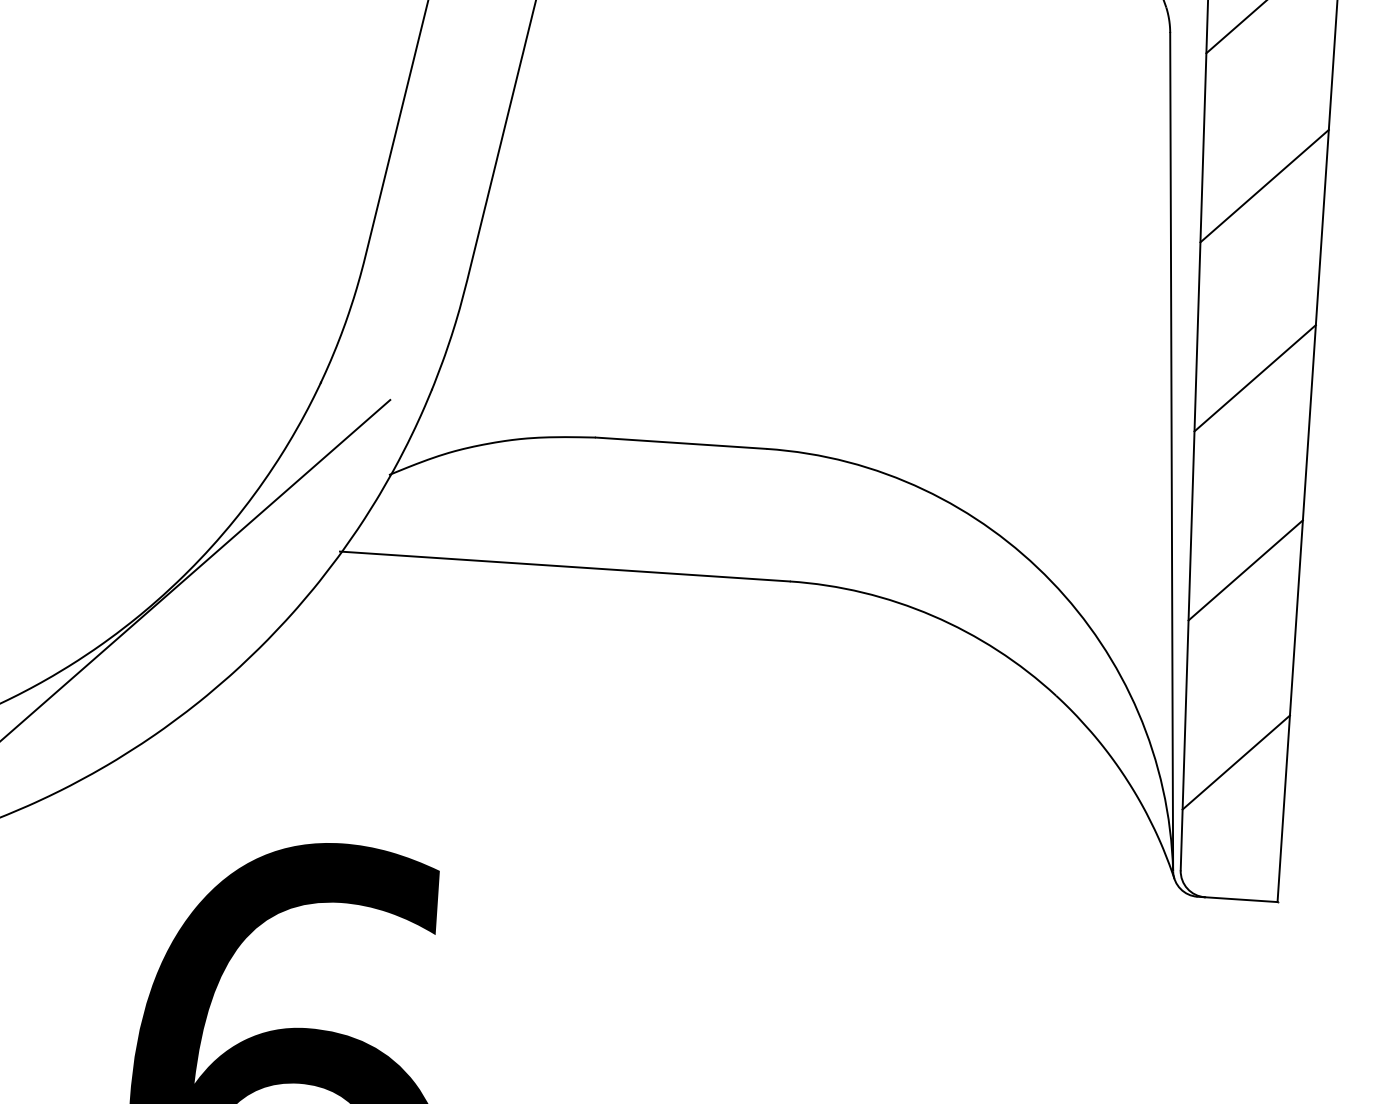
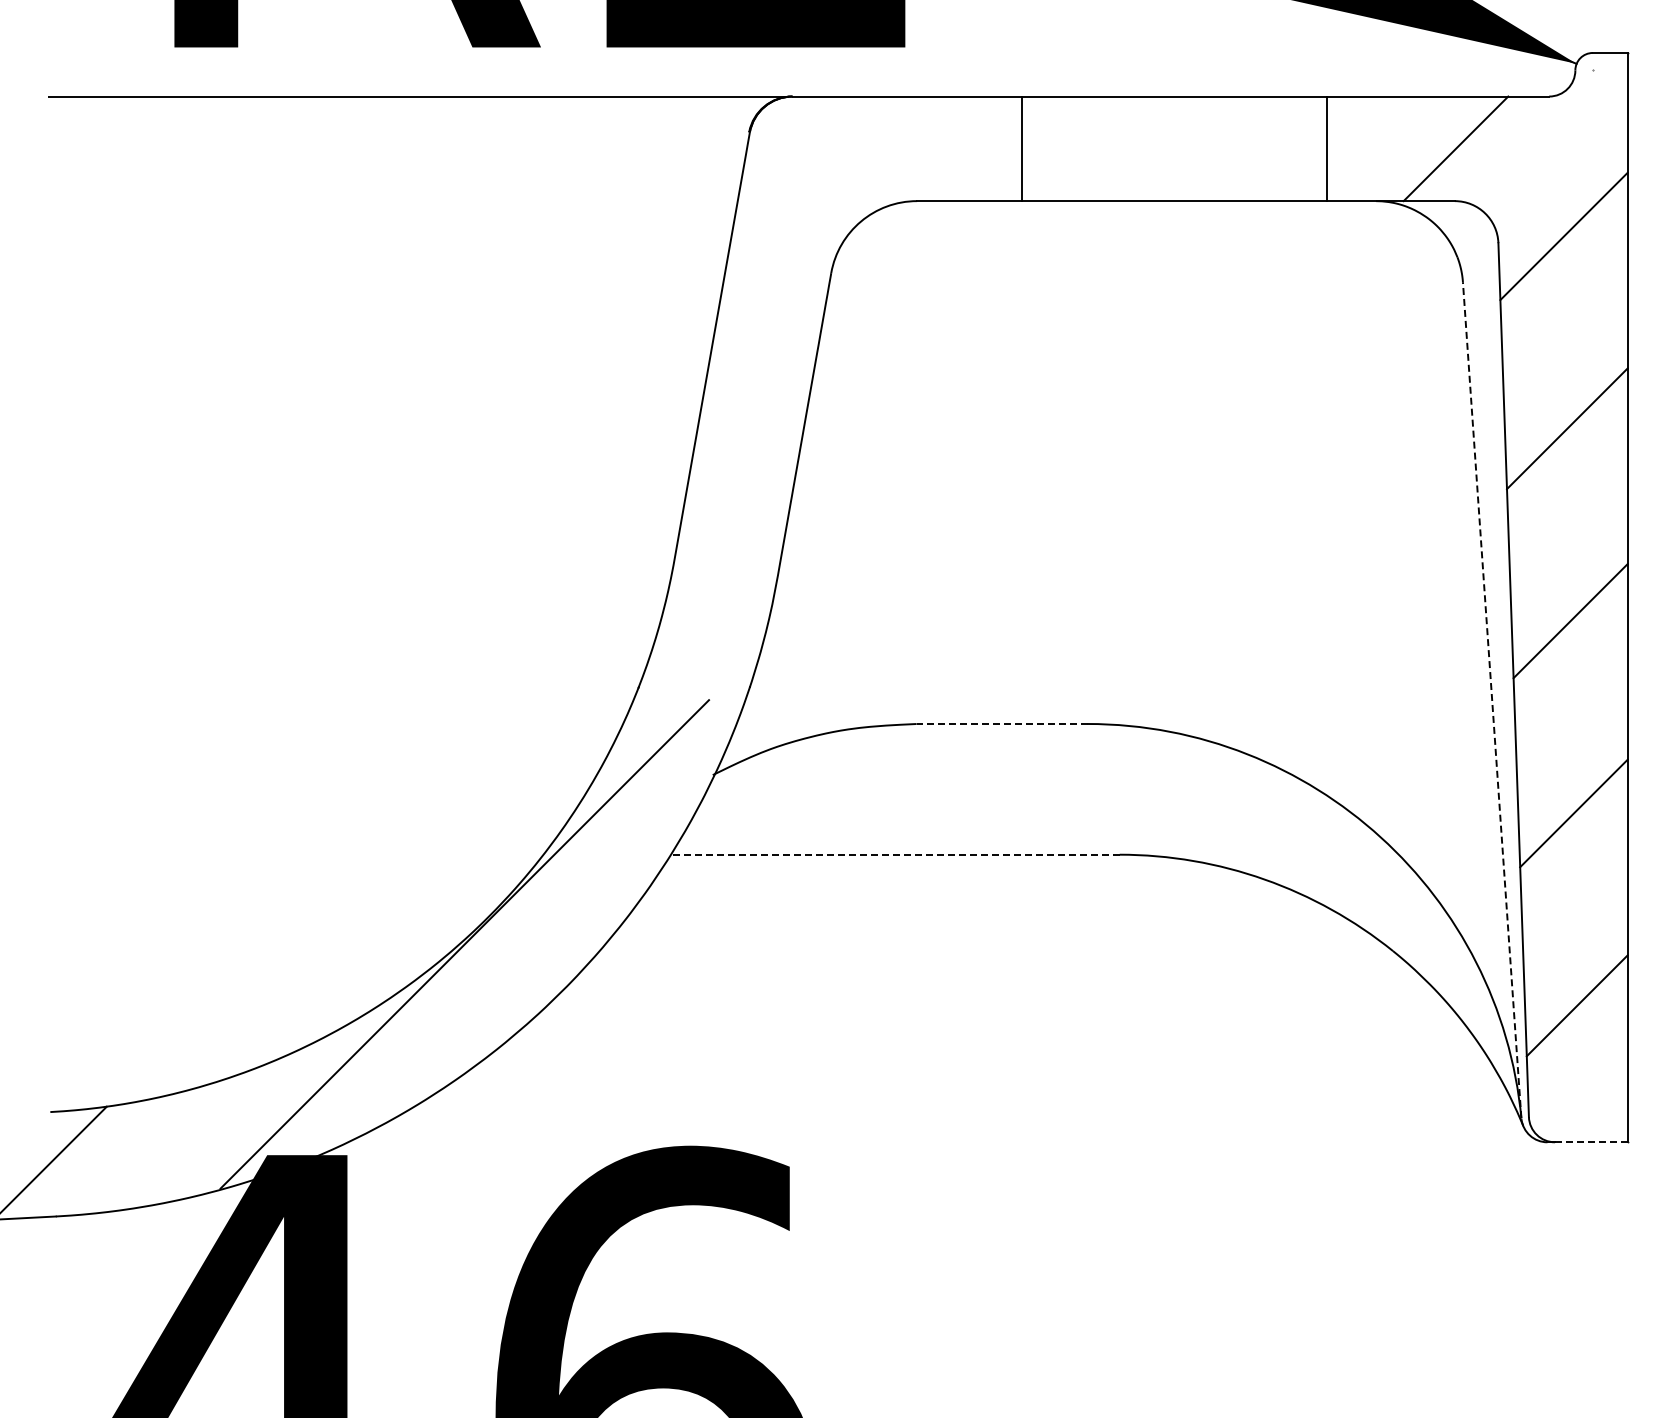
line: (681, 443) -> (1002, 724), solid -> dashed
line: (1171, 452) -> (1492, 700), solid -> dashed
line: (564, 566) -> (893, 854), solid -> dashed
line: (1240, 899) -> (1590, 1142), solid -> dashed

